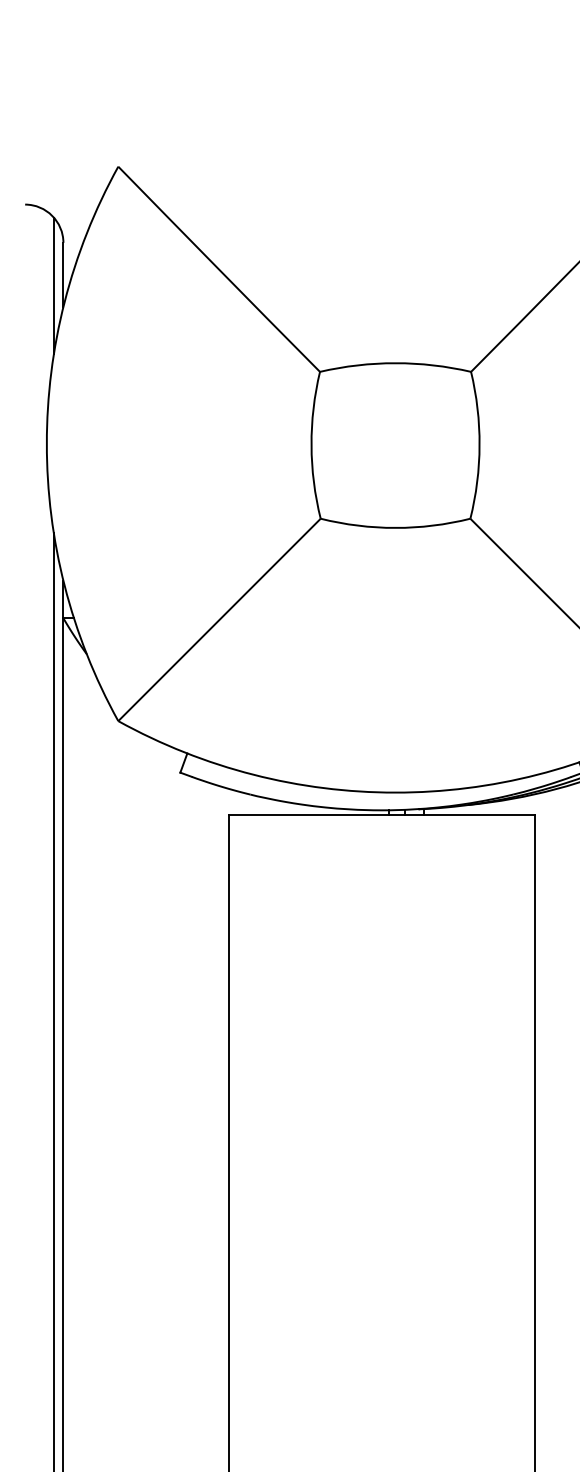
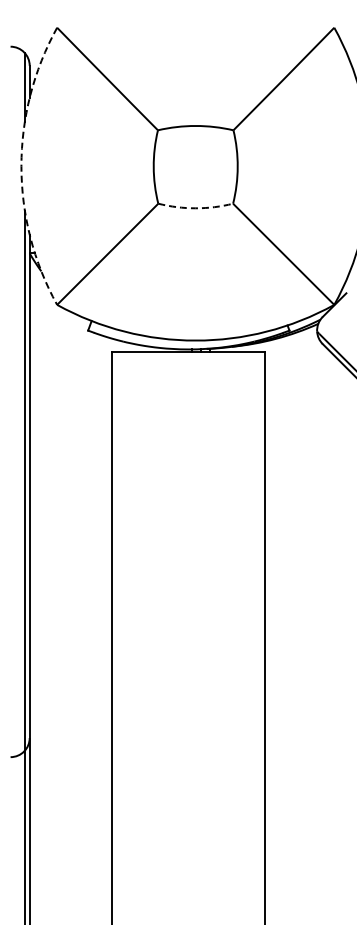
arc: (46, 444) -> (21, 166), solid -> dashed
arc: (395, 528) -> (195, 208), solid -> dashed

